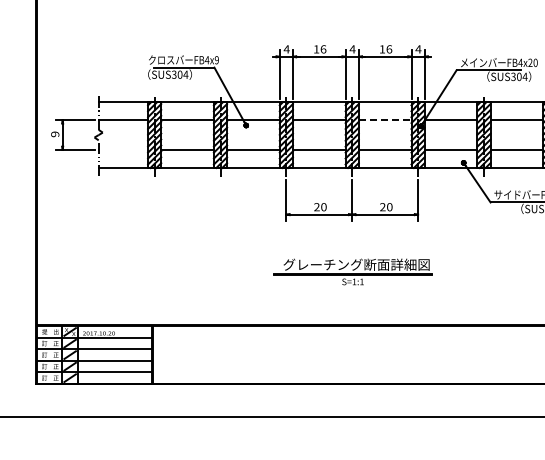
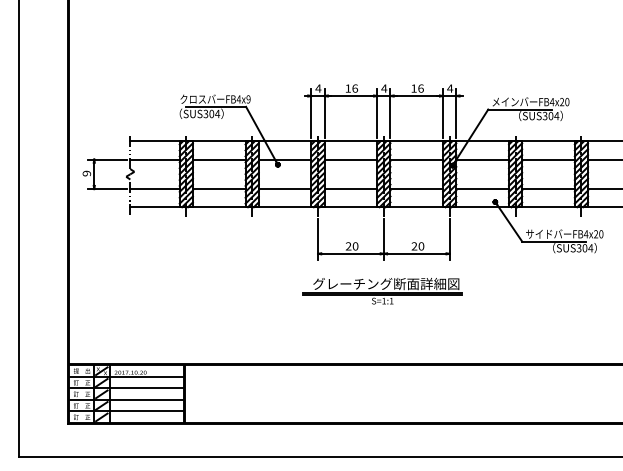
line: (385, 120) -> (417, 159), dashed -> solid
line: (122, 150) -> (154, 189), added
part: (352, 272) -> (382, 291), moved

